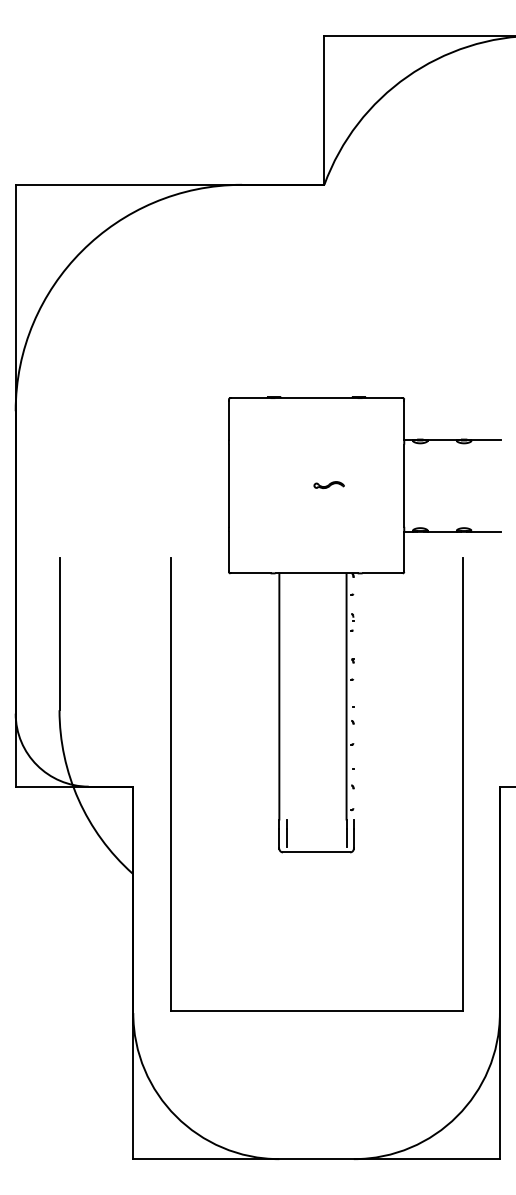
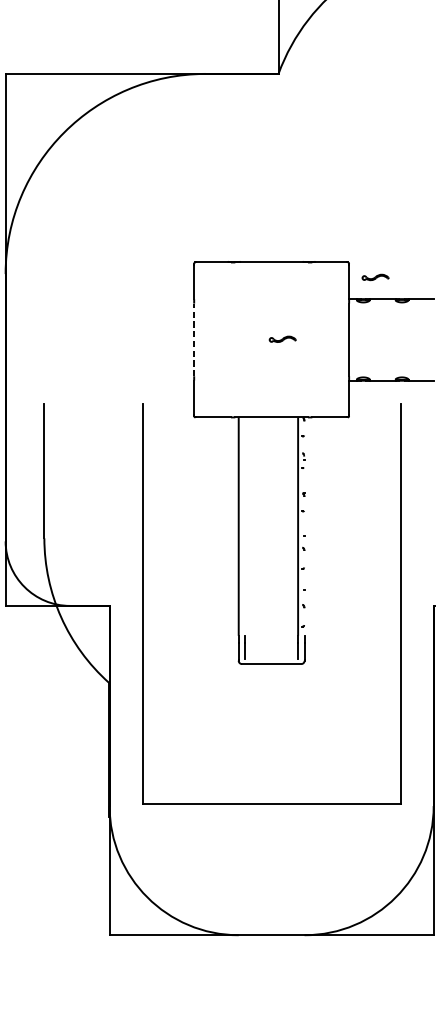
part: (433, 415) -> (374, 277), added
line: (228, 485) -> (193, 339), solid -> dashed

